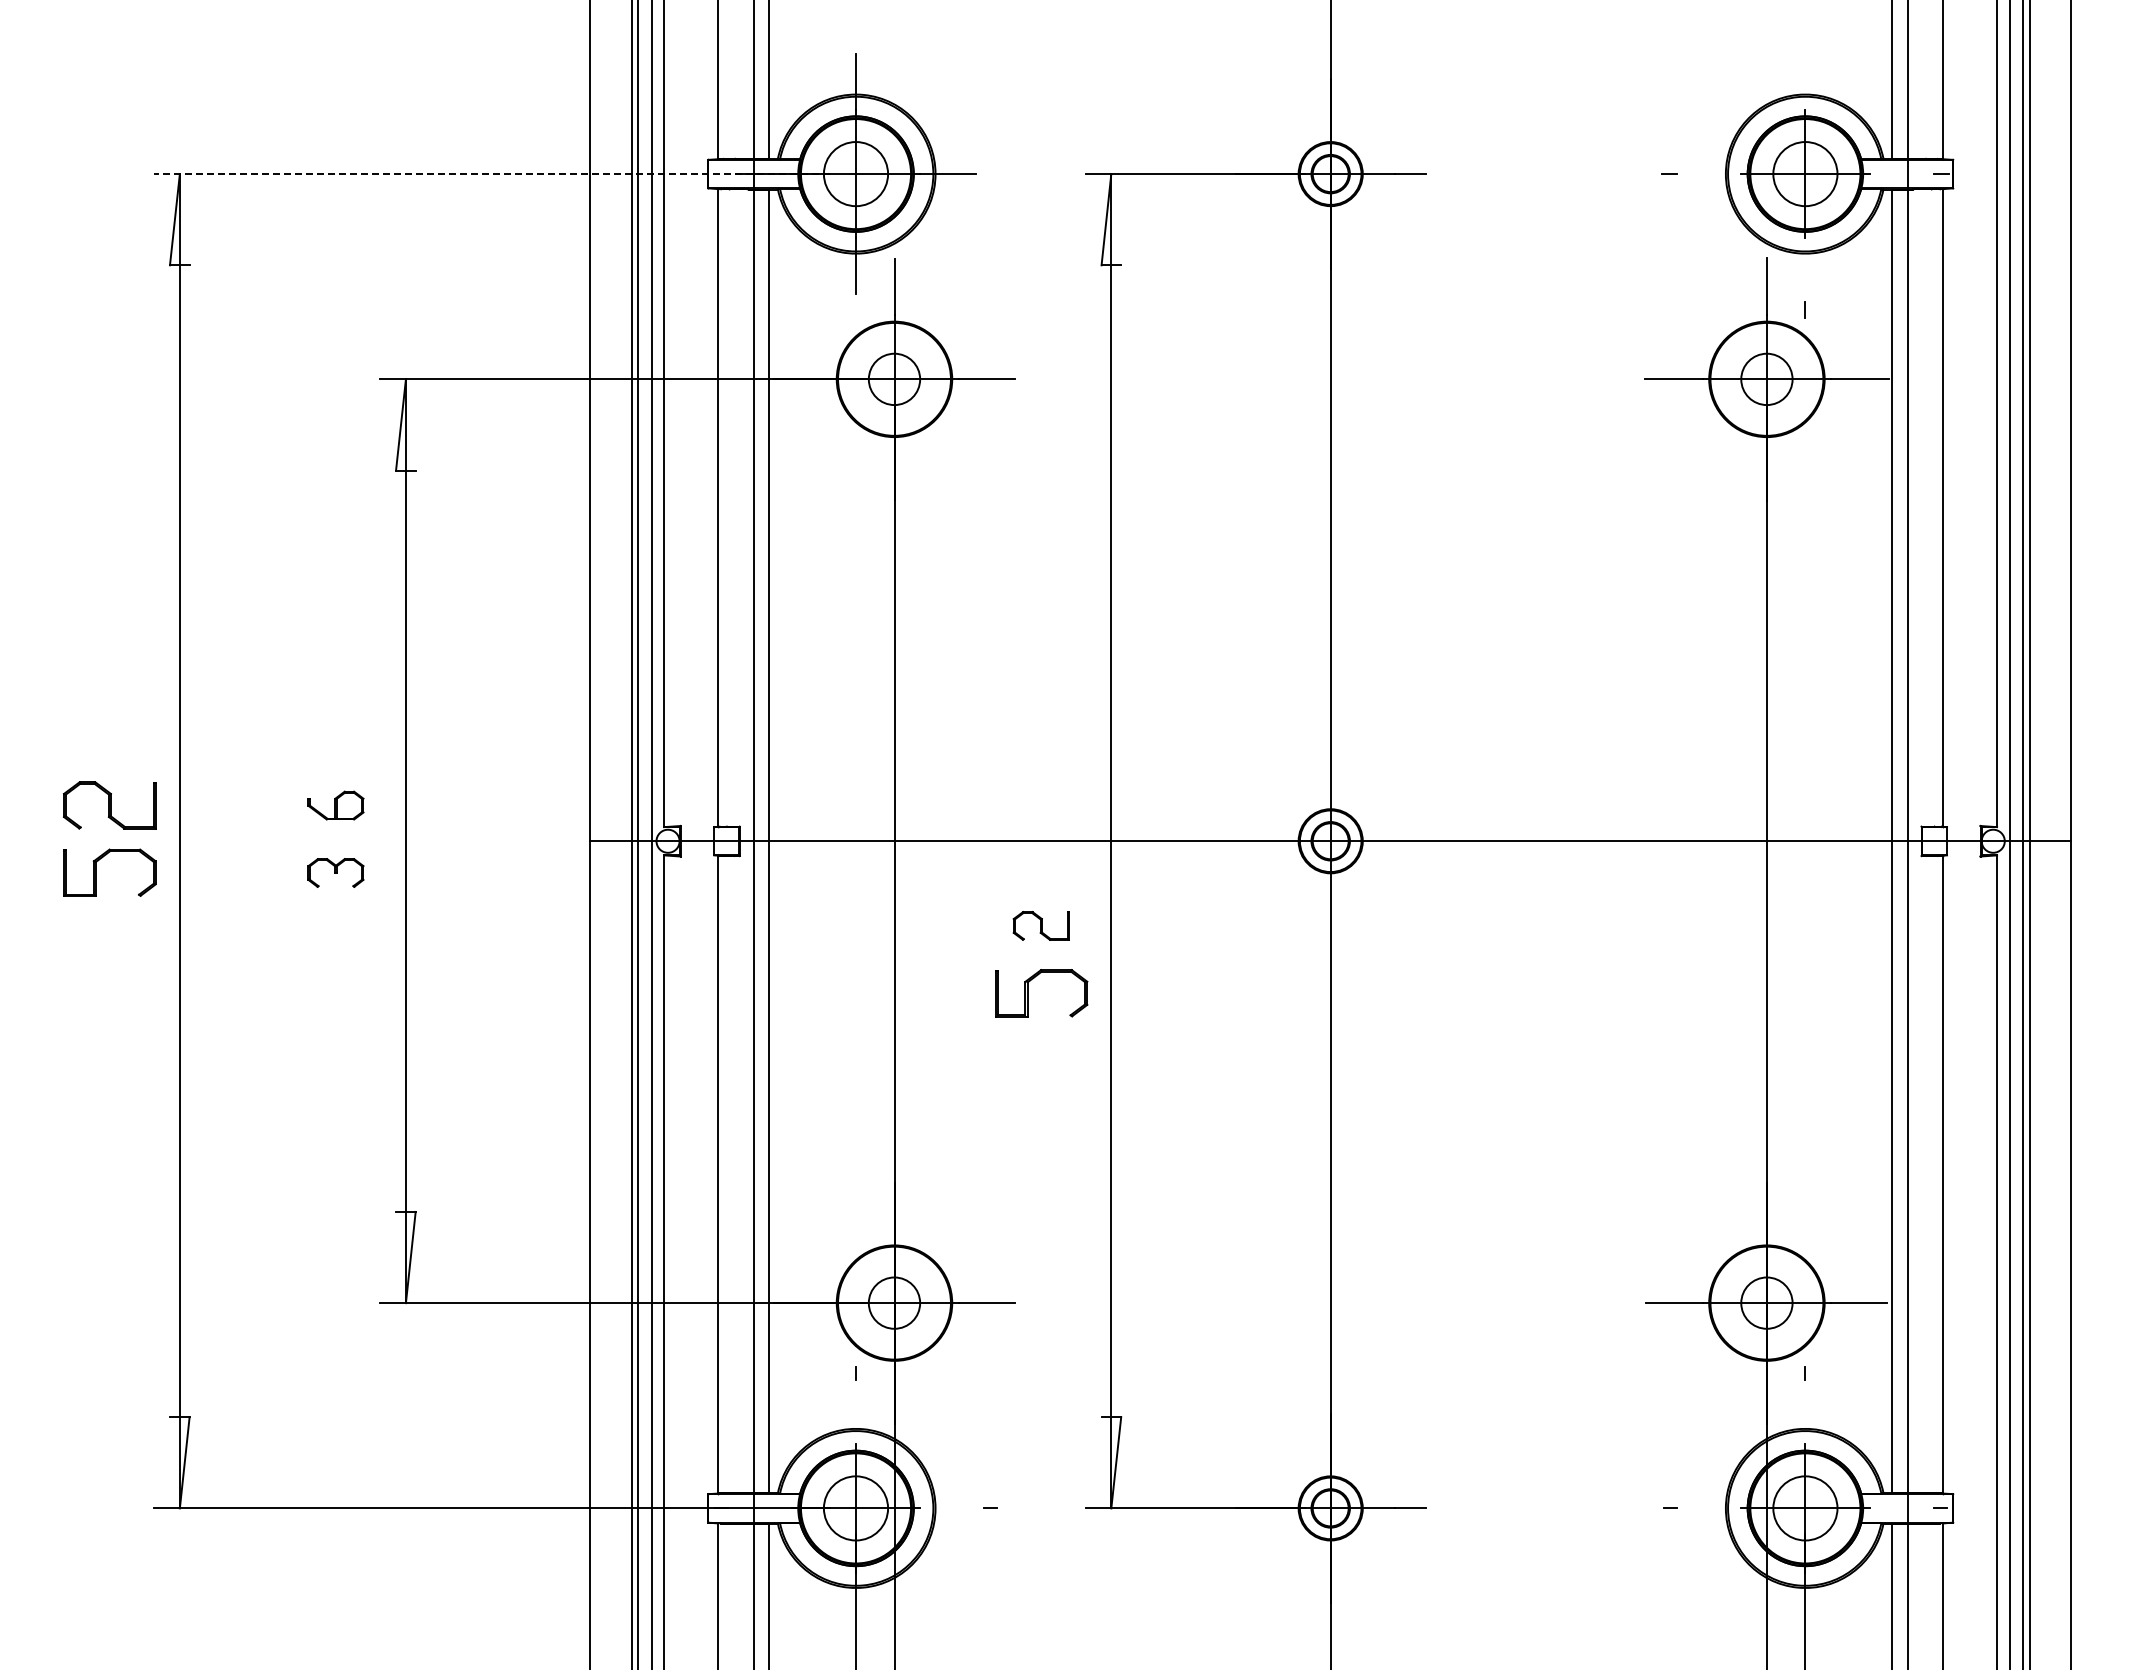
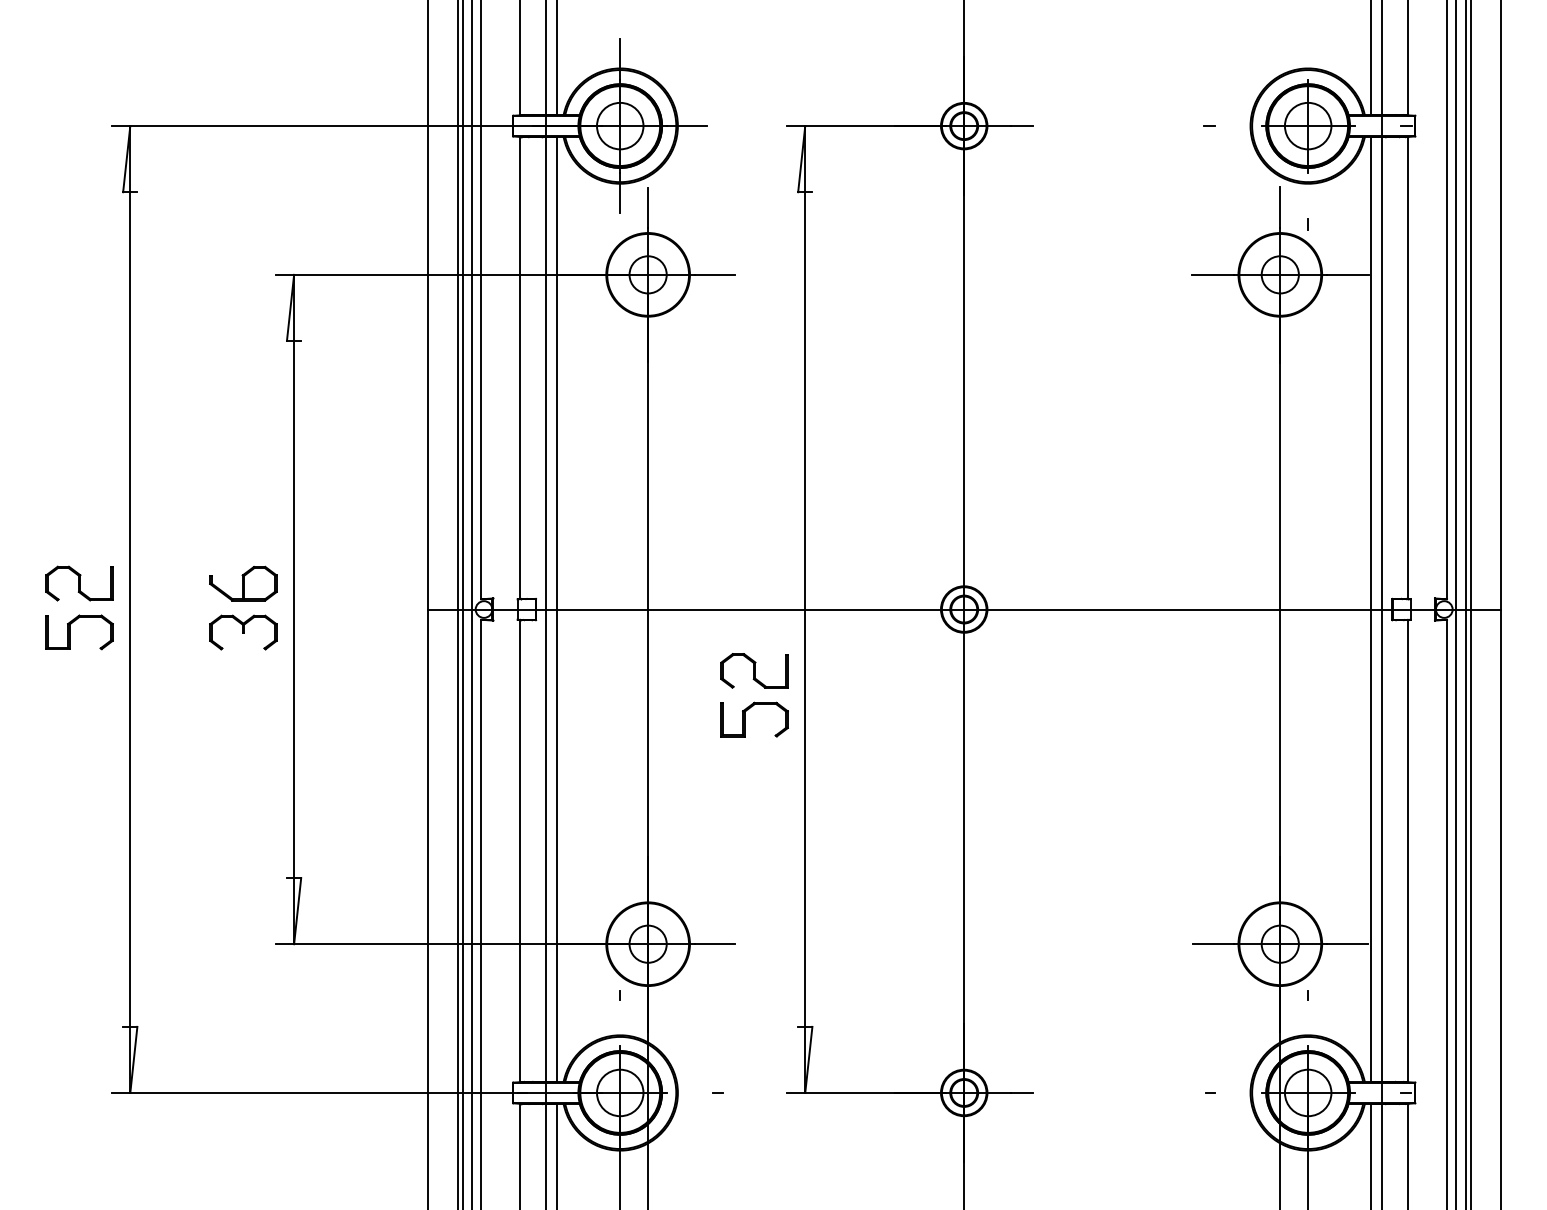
line: (491, 174) -> (356, 126), dashed -> solid
part: (335, 805) -> (243, 583), size x1.67
part: (335, 872) -> (243, 632), size x1.67
part: (1040, 925) -> (753, 670), size x1.67

